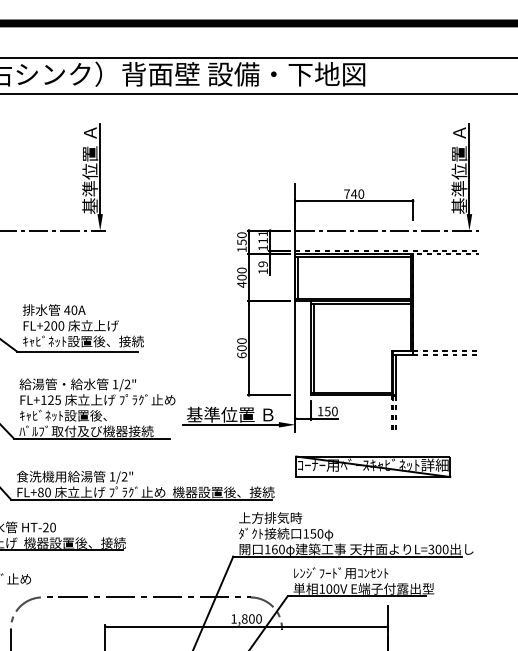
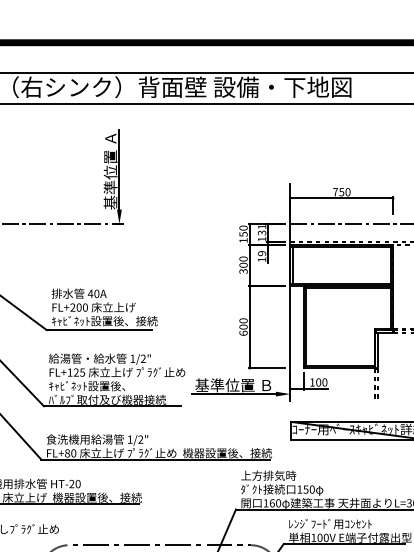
text: (354, 193) -> (342, 191), 740 -> 750
text: (262, 240) -> (261, 232), 111 -> 131
text: (241, 284) -> (243, 271), 400 -> 300
text: (327, 411) -> (318, 382), 150 -> 100

